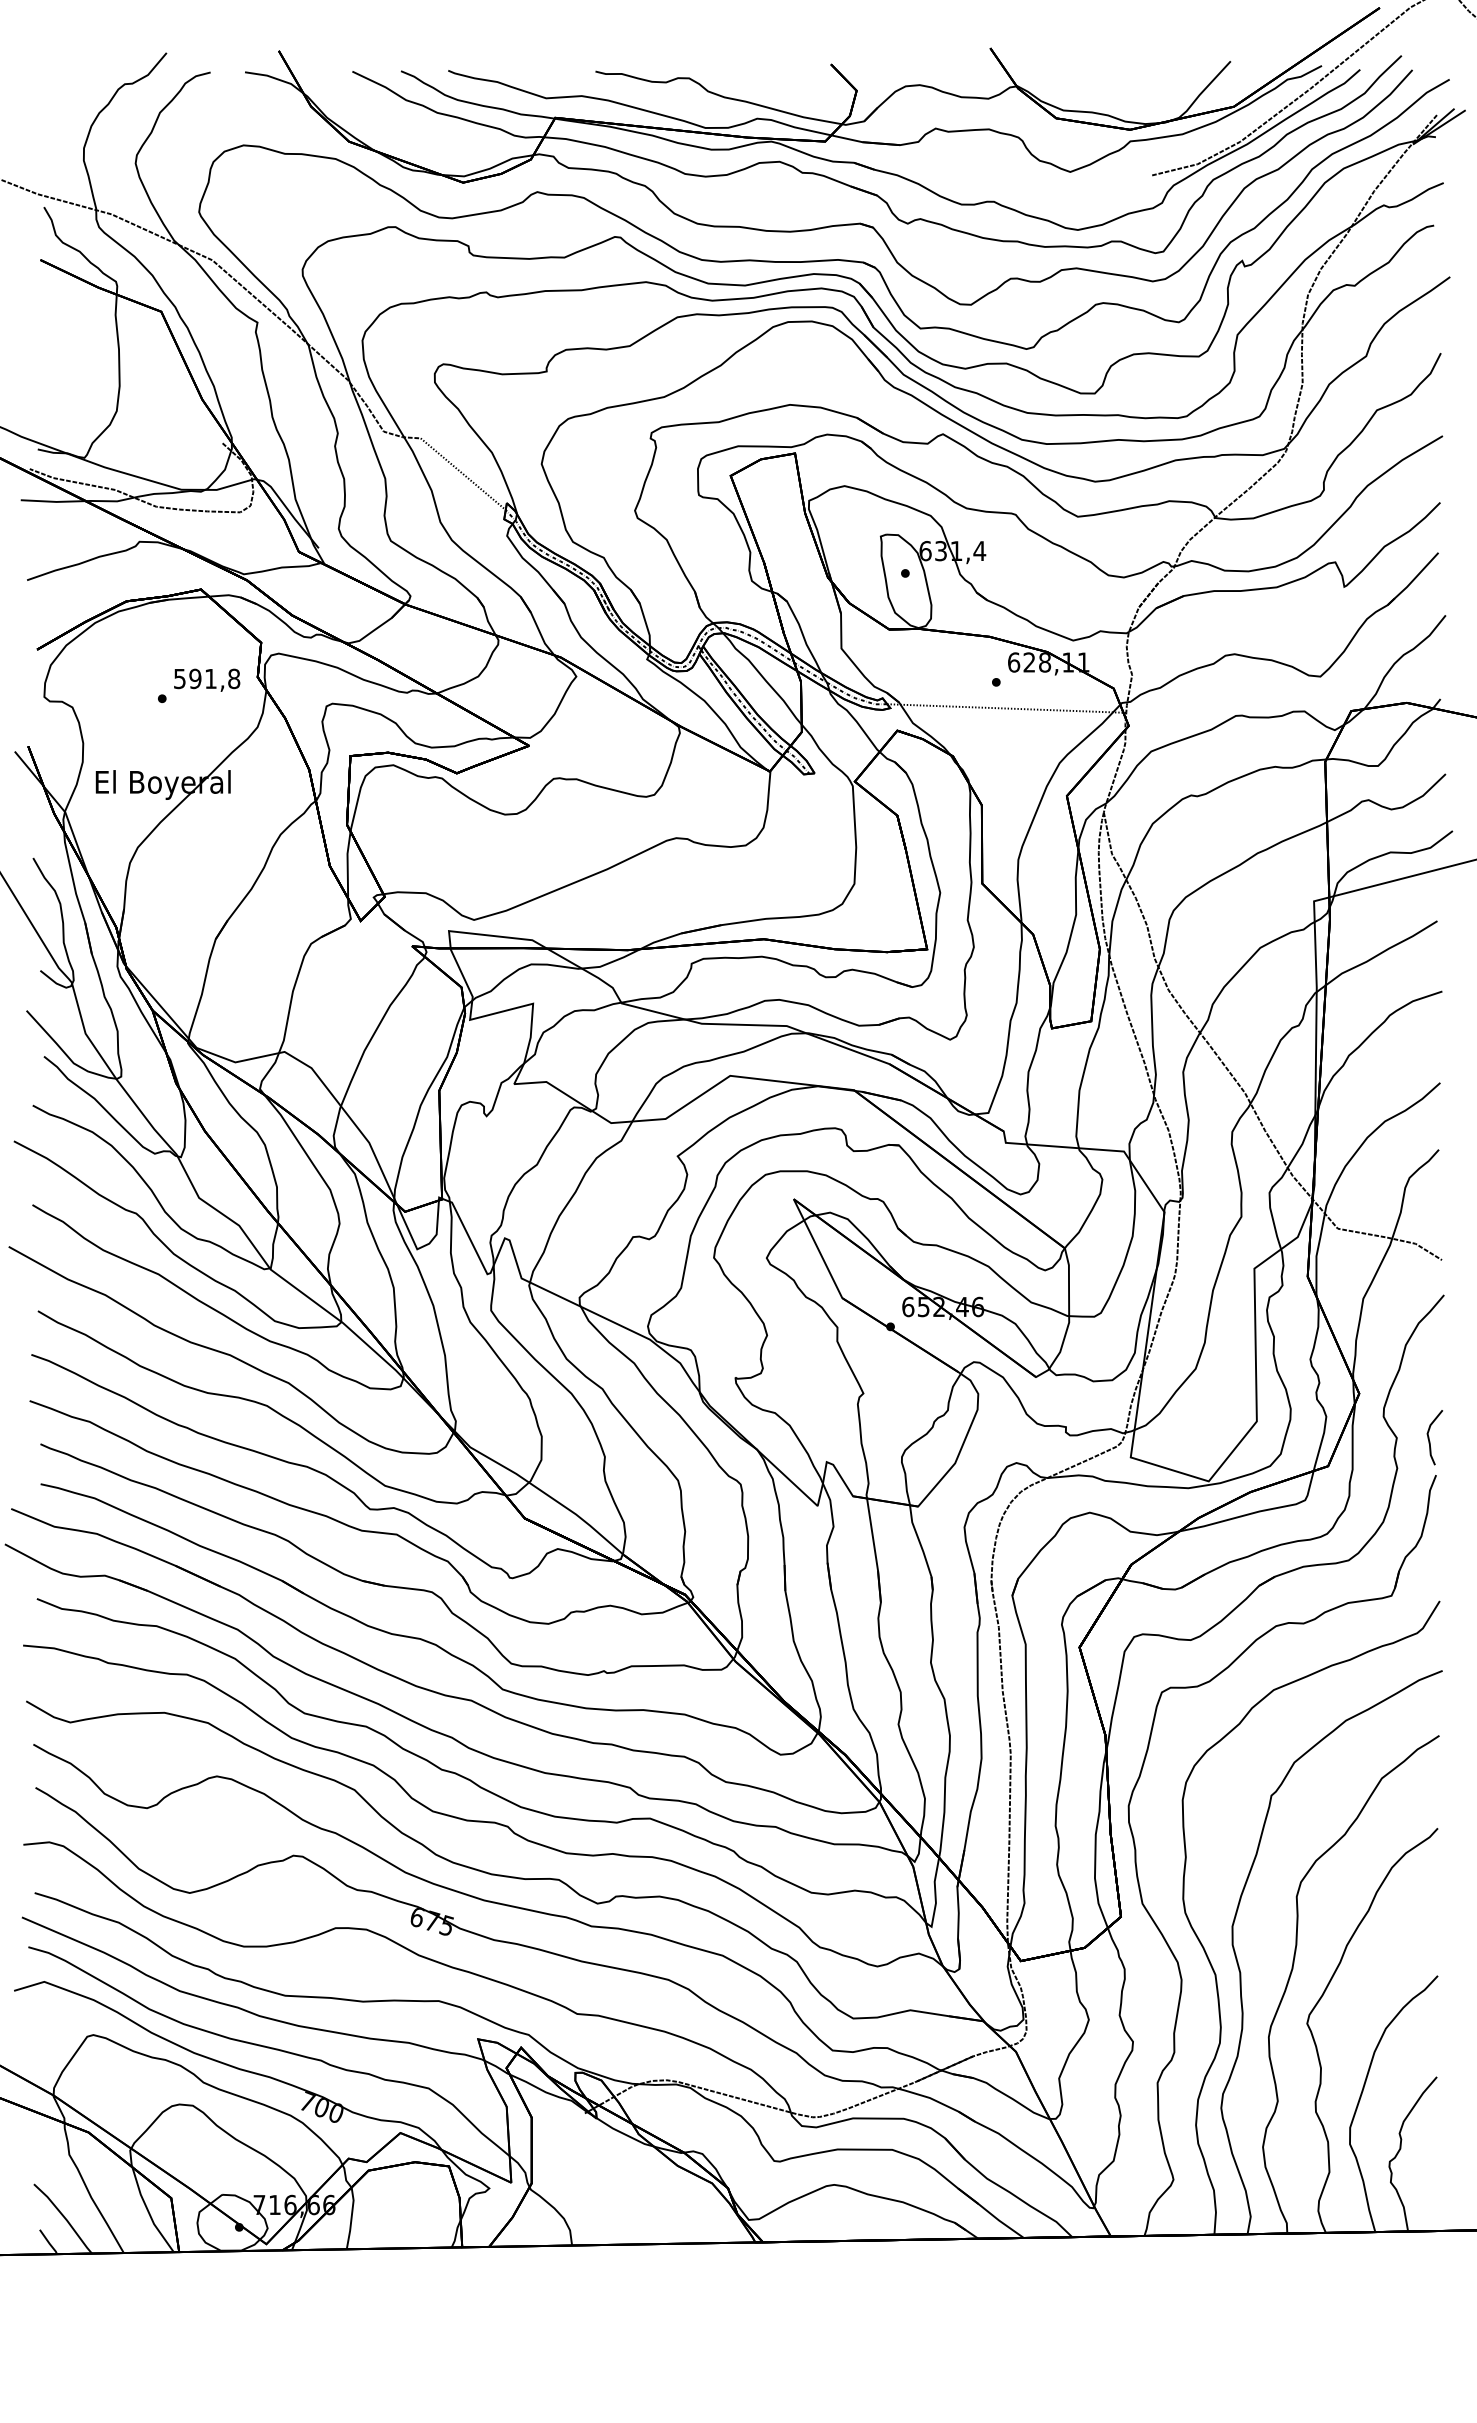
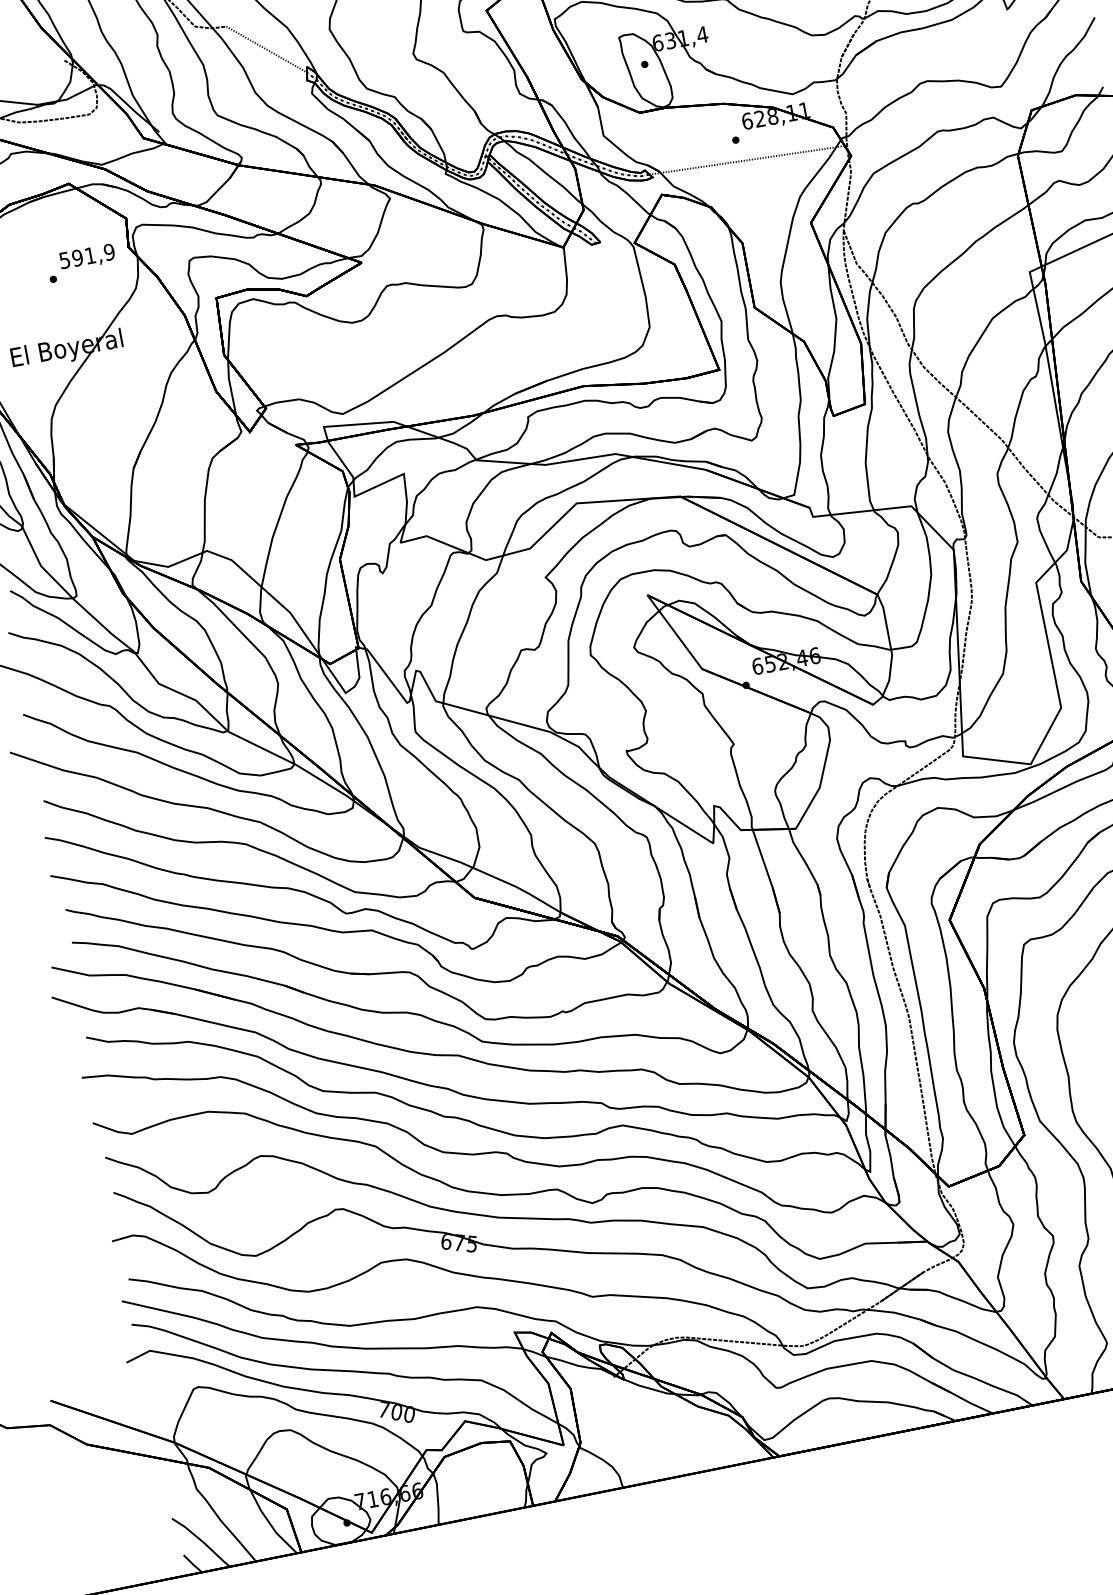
text: (234, 678) -> (109, 251), 591,8 -> 591,9

